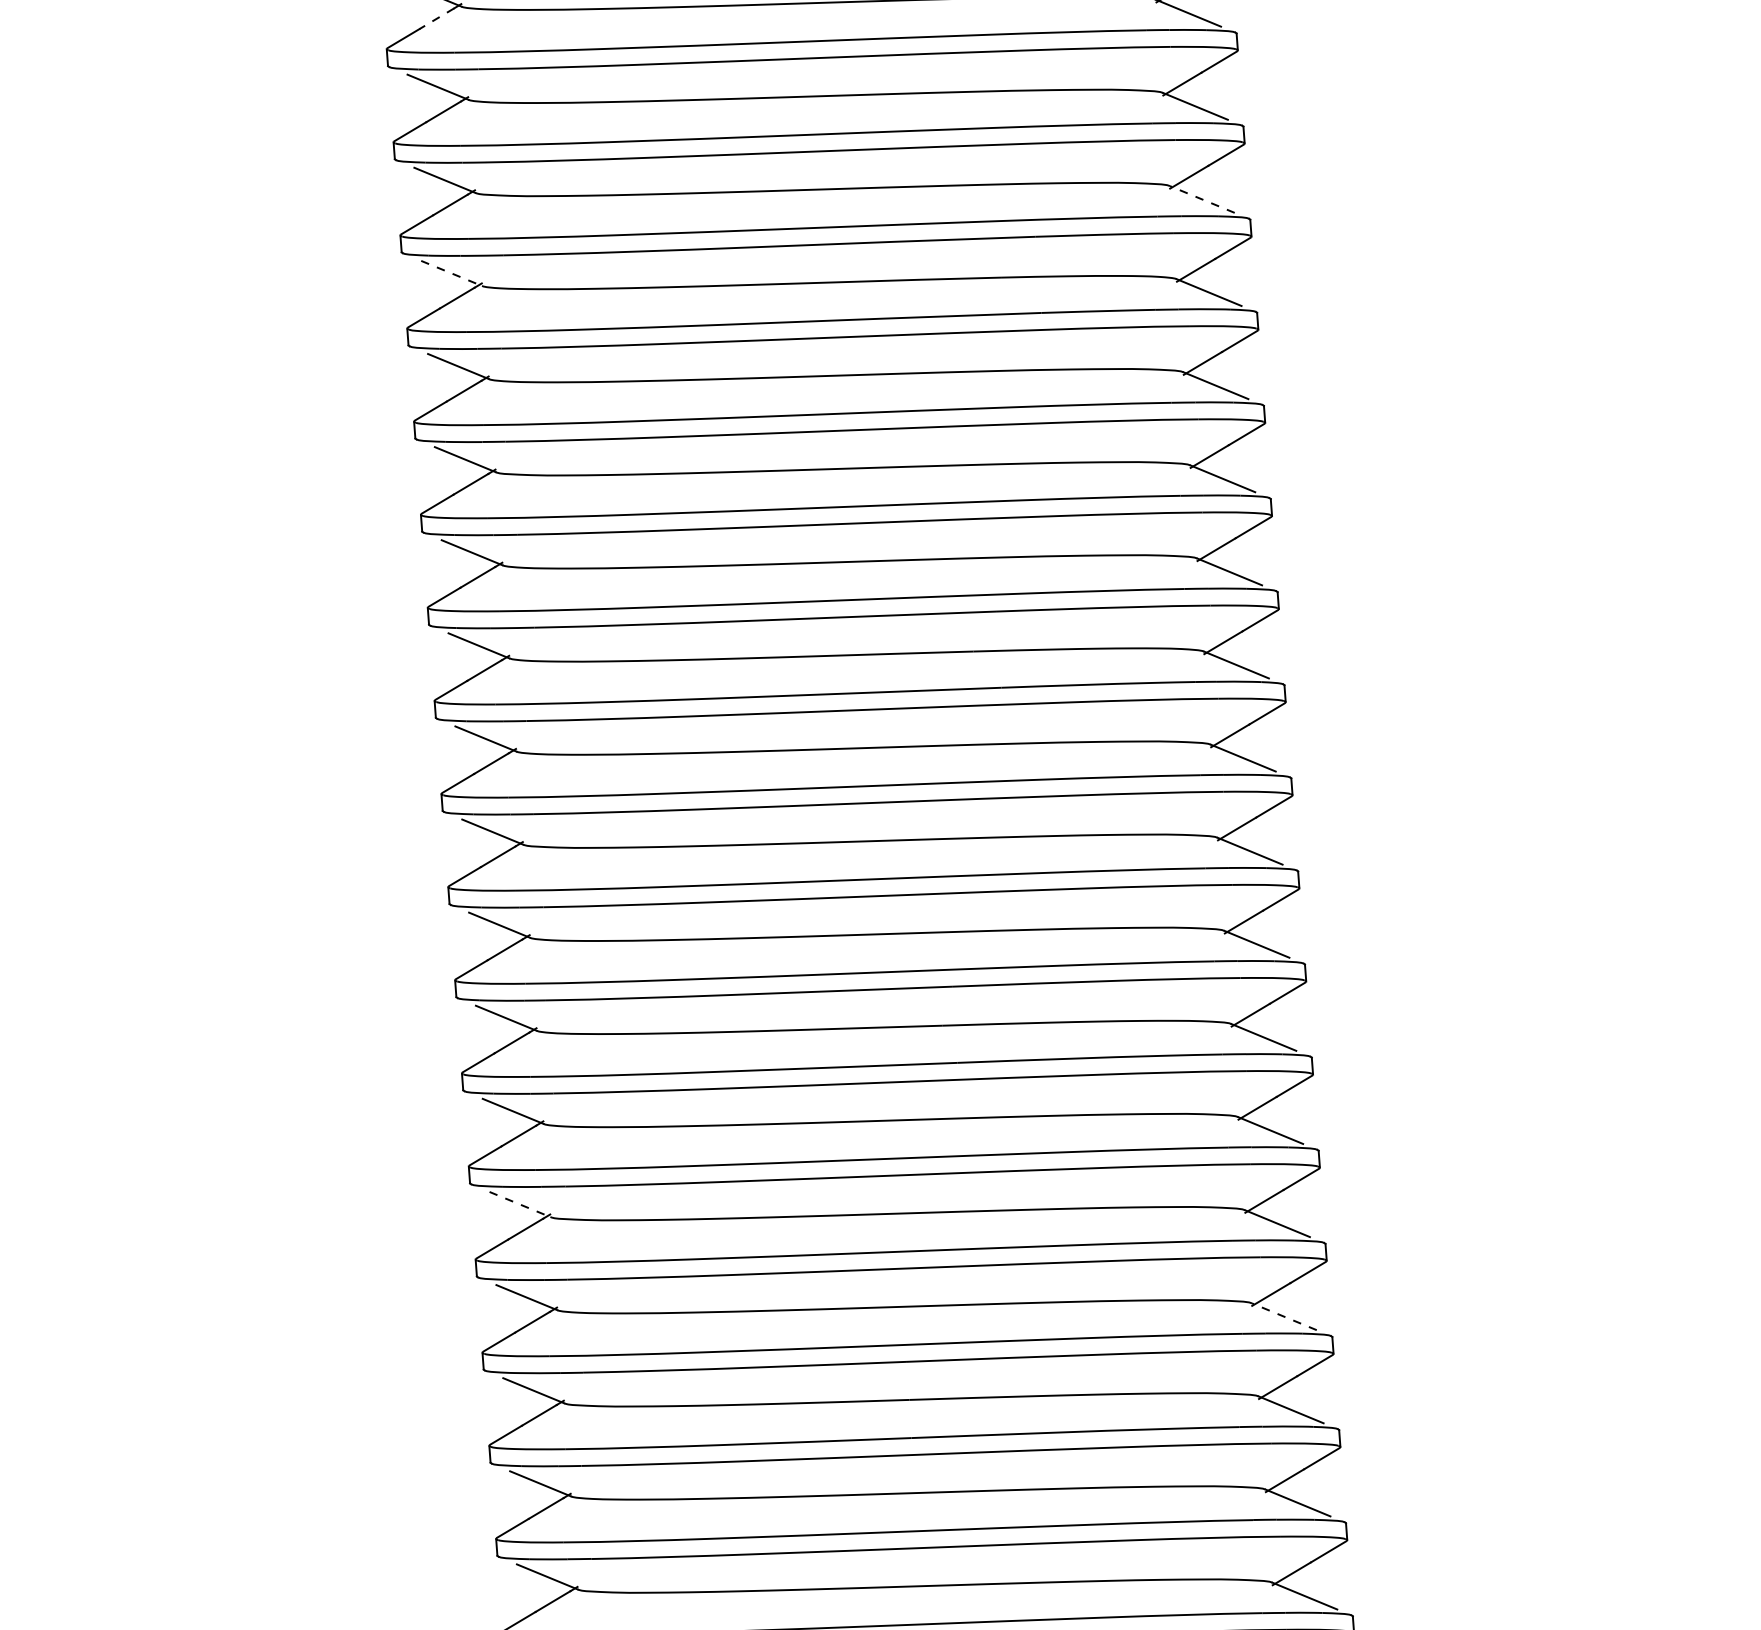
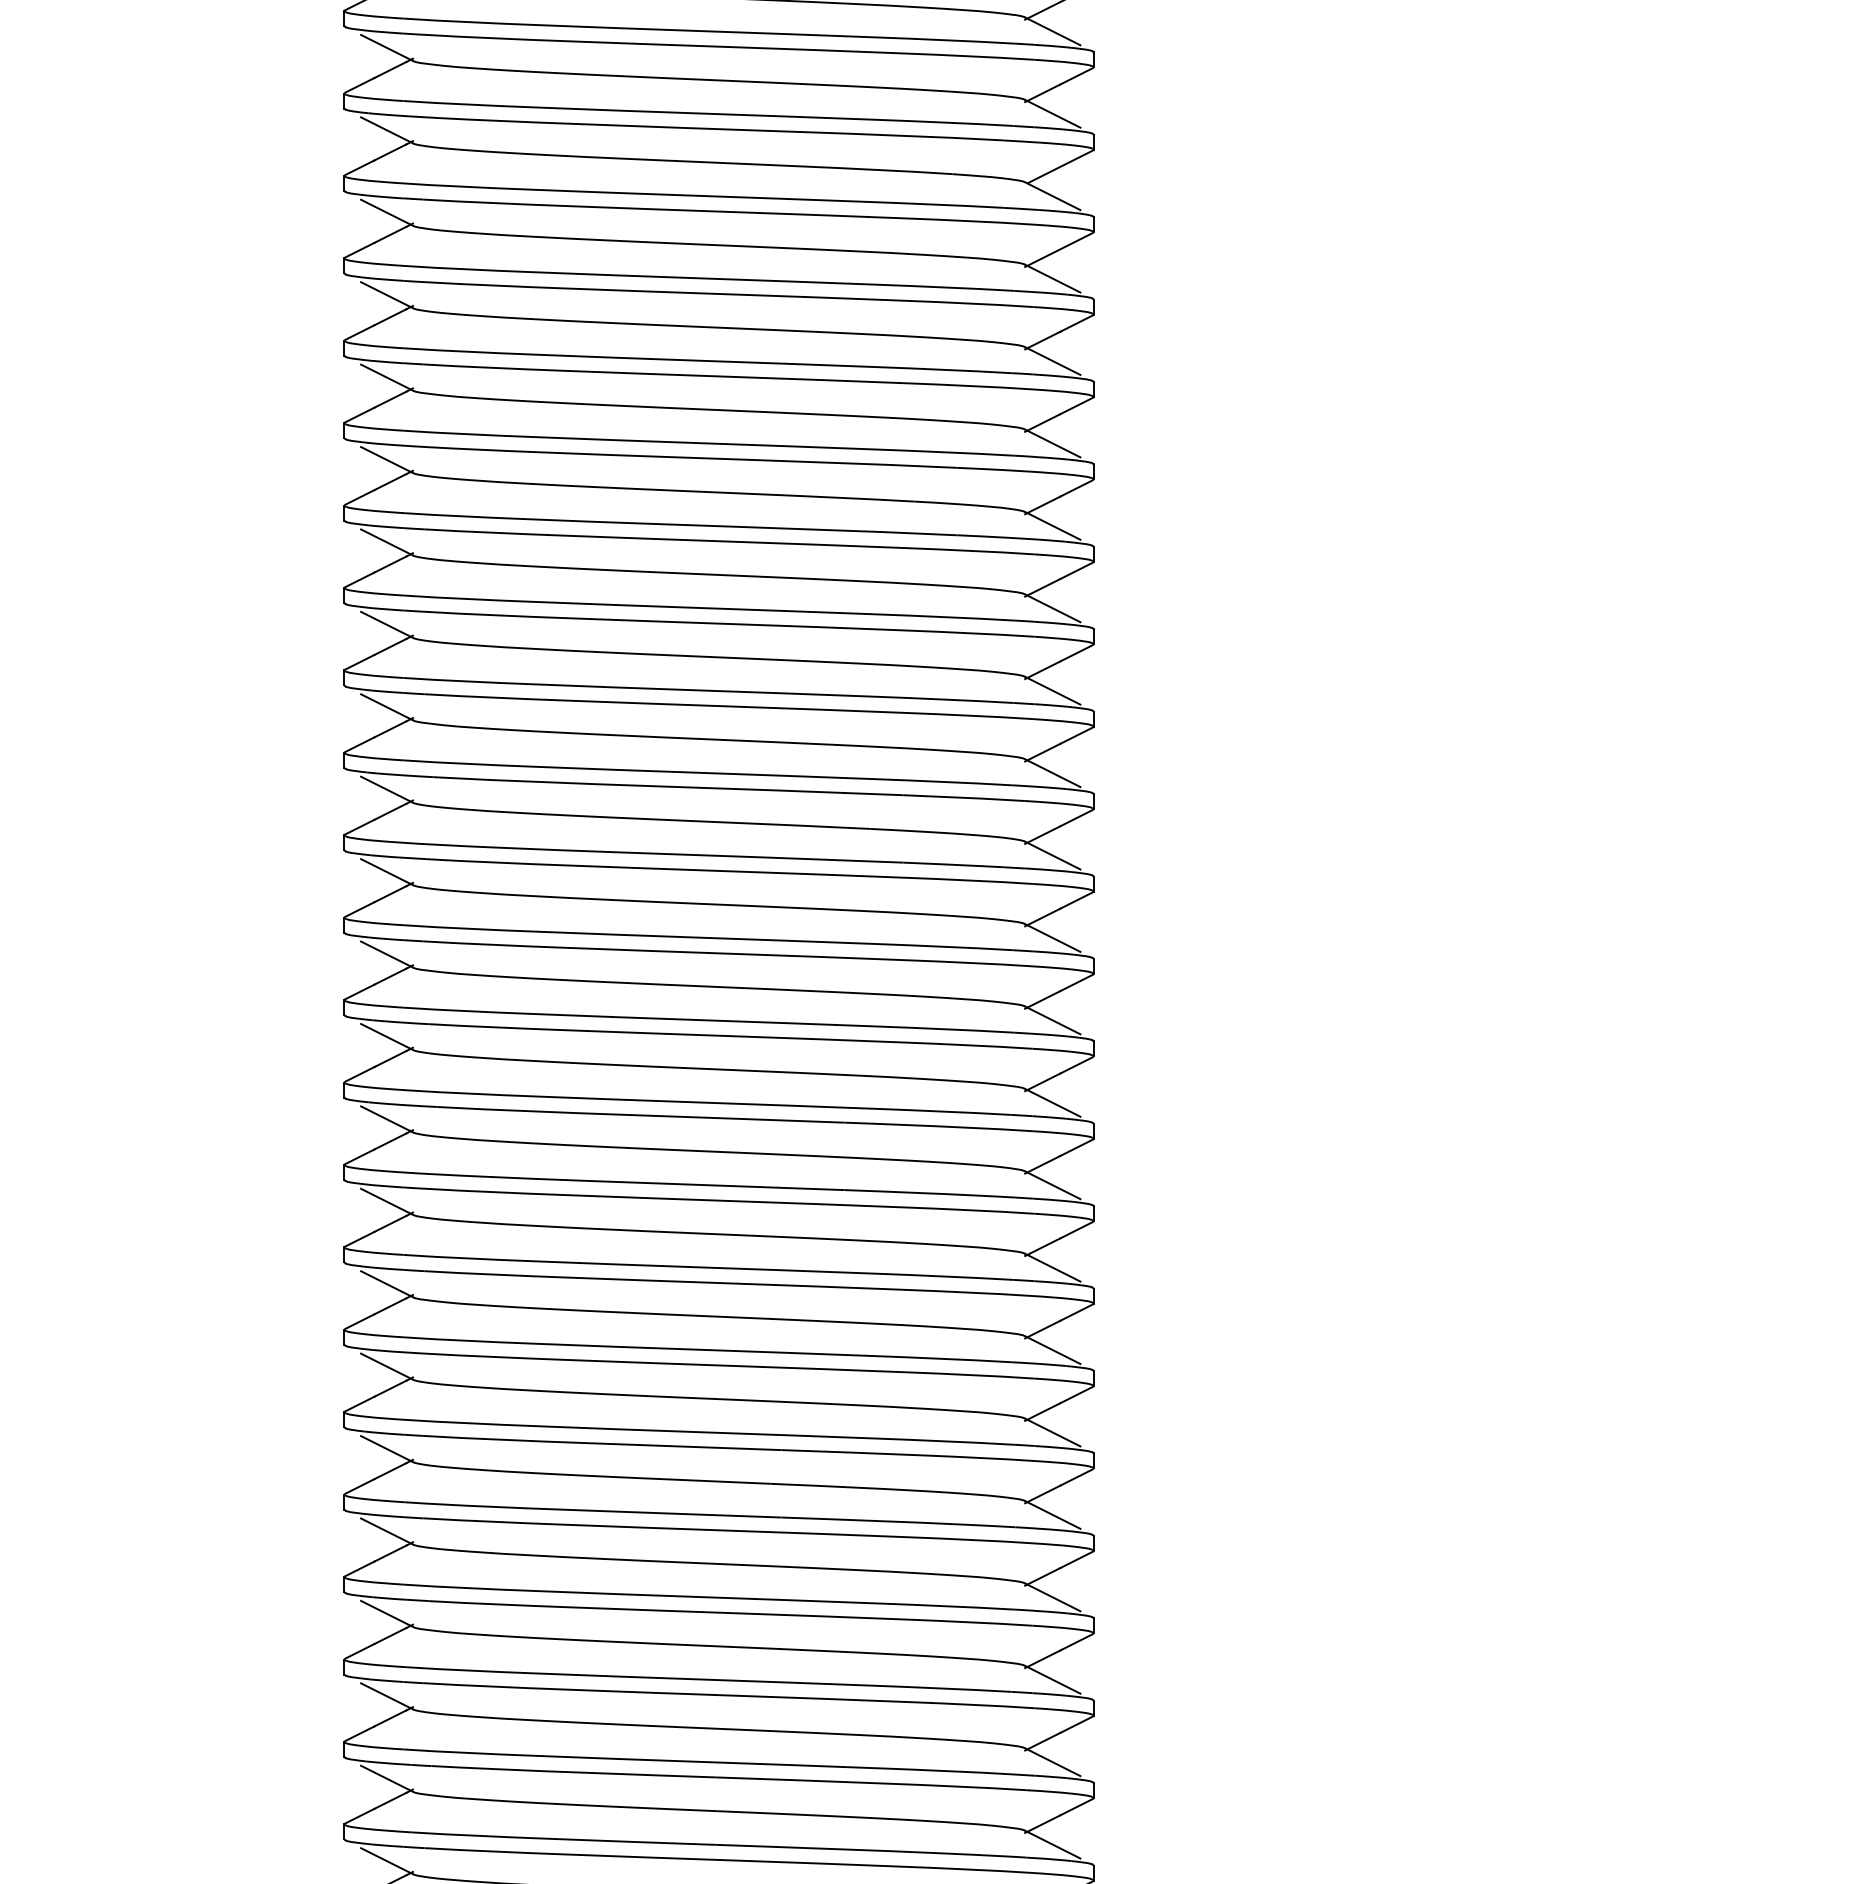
line: (436, 18) -> (390, 564), dashed -> solid
line: (1202, 199) -> (1052, 773), dashed -> solid
line: (452, 273) -> (387, 789), dashed -> solid
line: (520, 1205) -> (387, 1614), dashed -> solid
line: (1284, 1317) -> (1052, 1762), dashed -> solid

